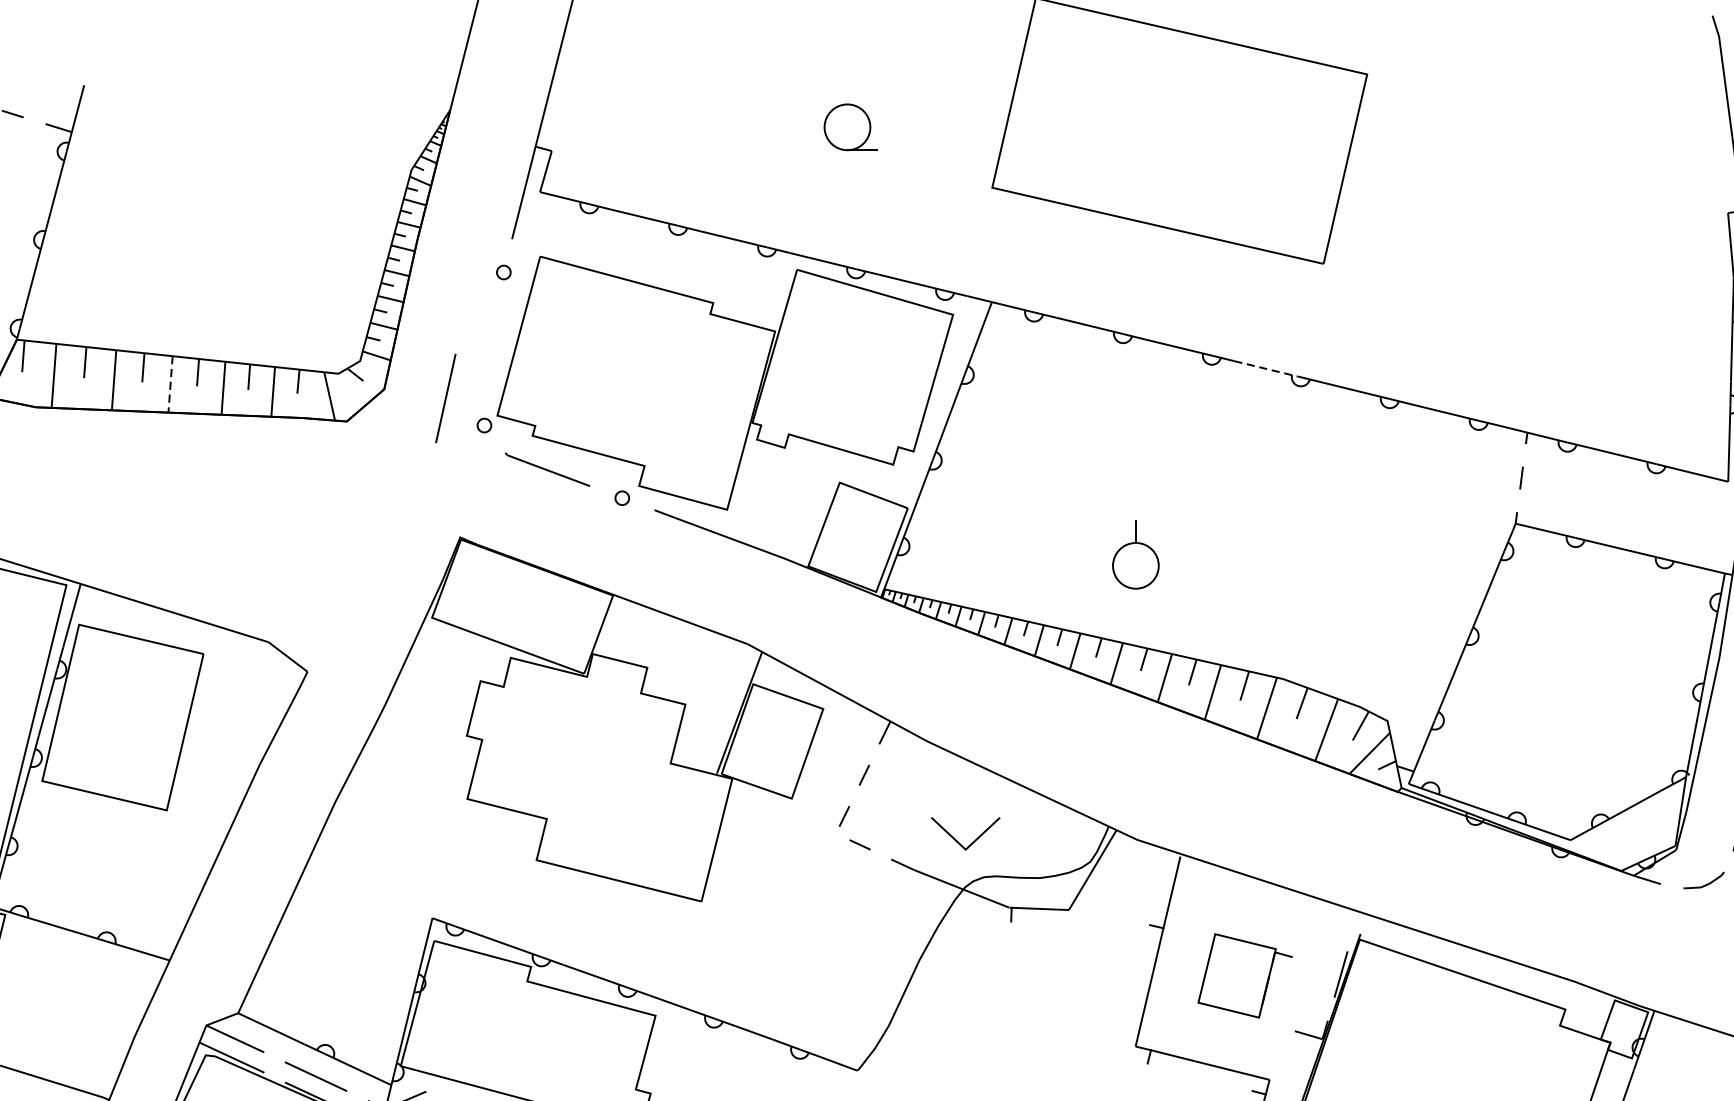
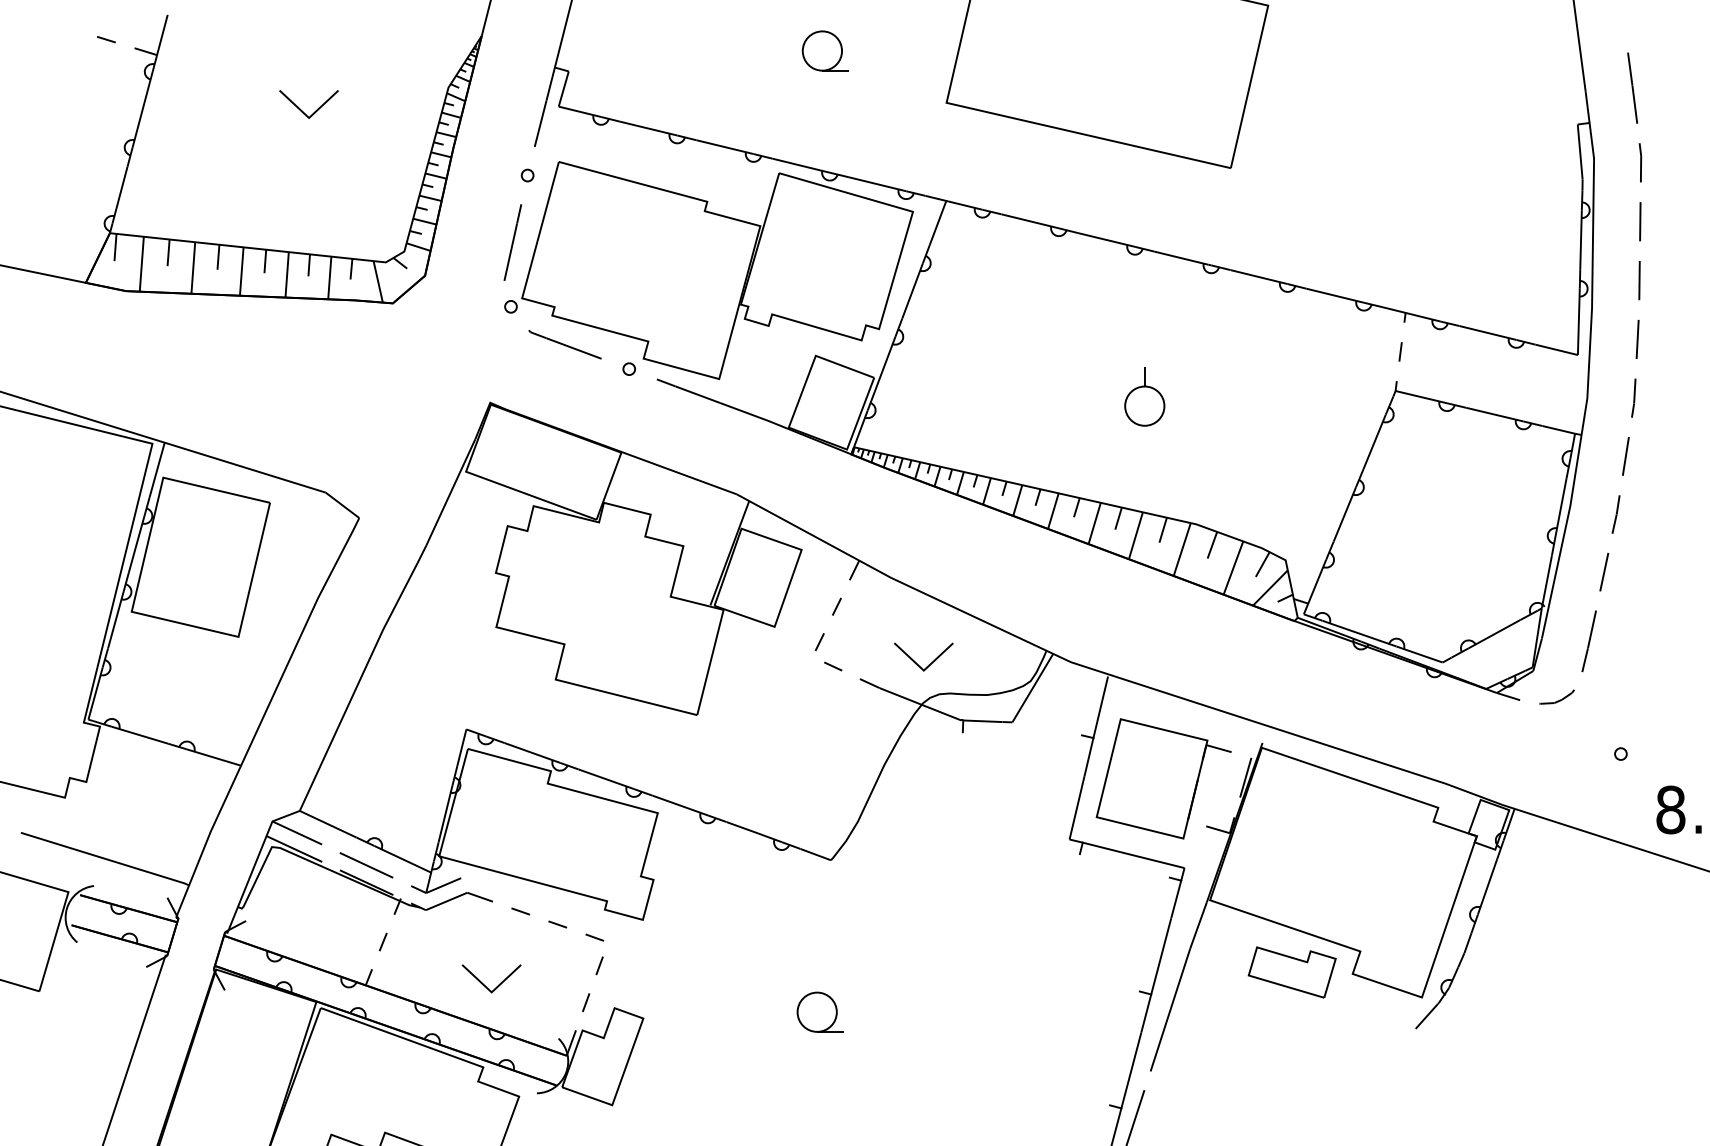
part: (241, 196) -> (302, 110), added
line: (1266, 369) -> (1181, 258), dashed -> solid
line: (170, 385) -> (241, 272), dashed -> solid
line: (445, 398) -> (512, 242), moved
part: (1135, 554) -> (1144, 396), moved
part: (1245, 975) -> (1163, 778), size x1.67

